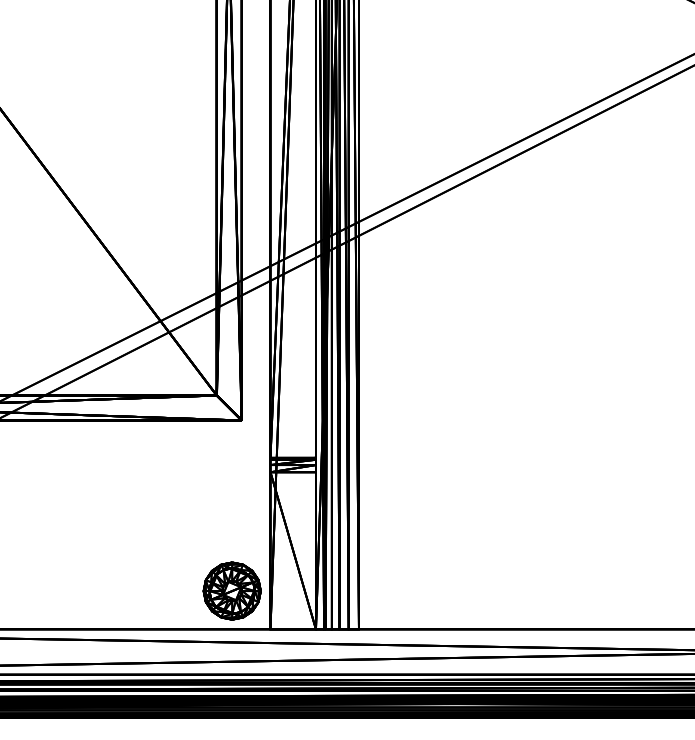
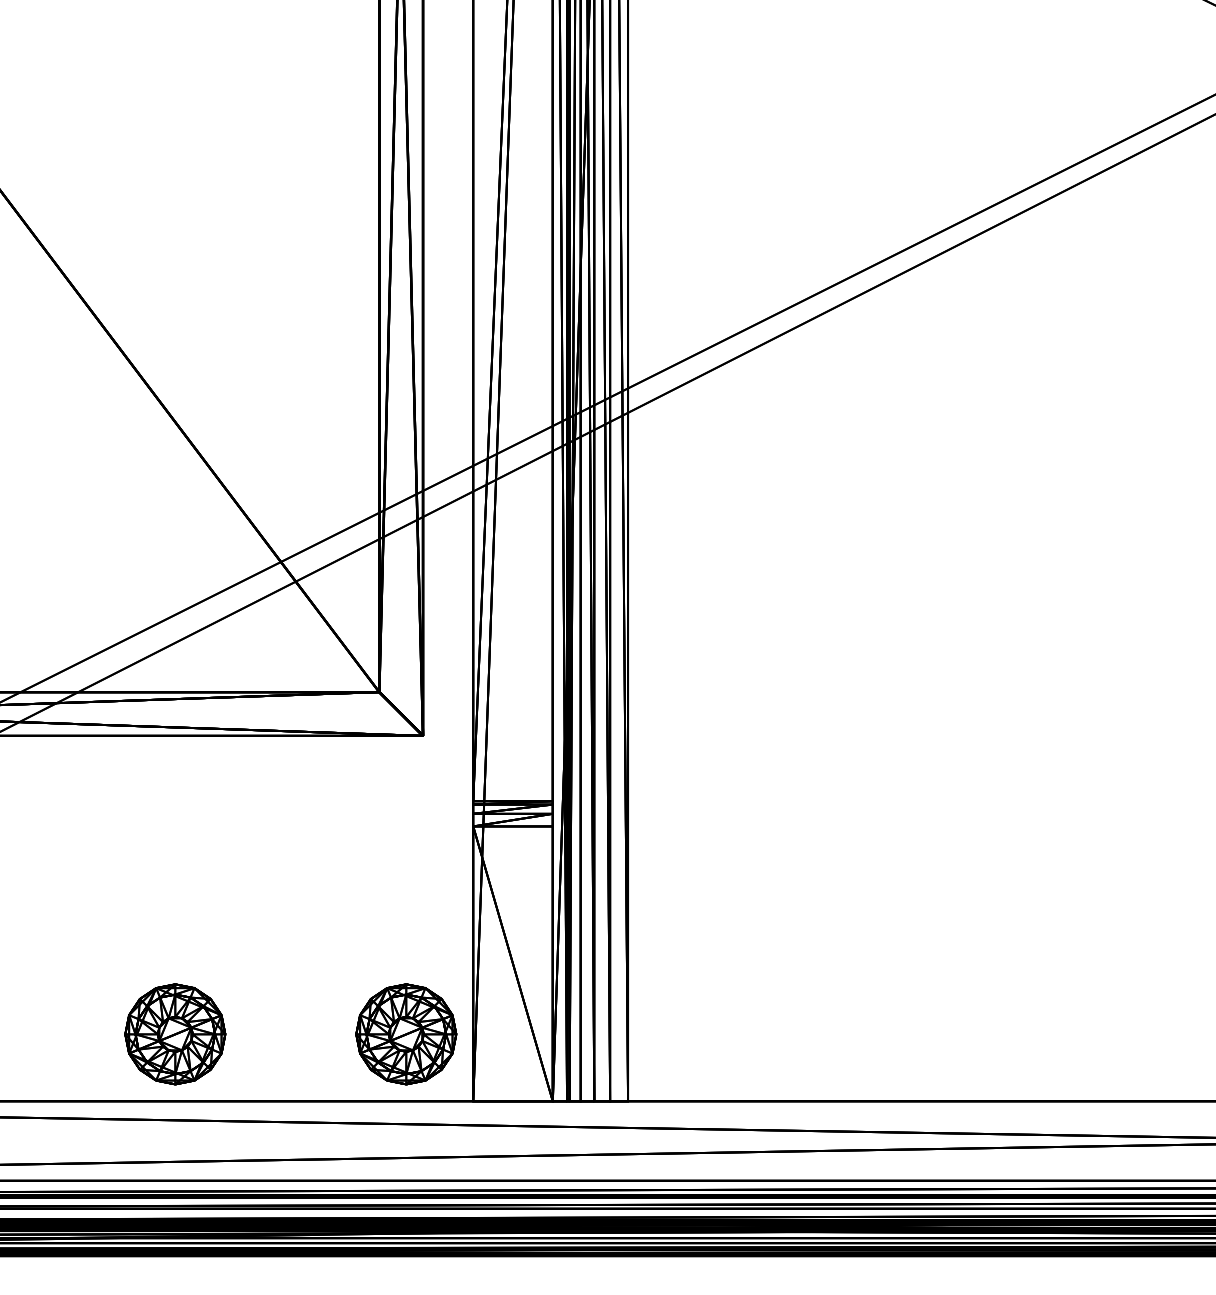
part: (99, 590) -> (174, 1033), added

